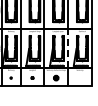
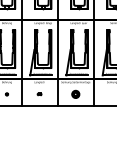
line: (68, 47) -> (94, 47), dashed -> solid

